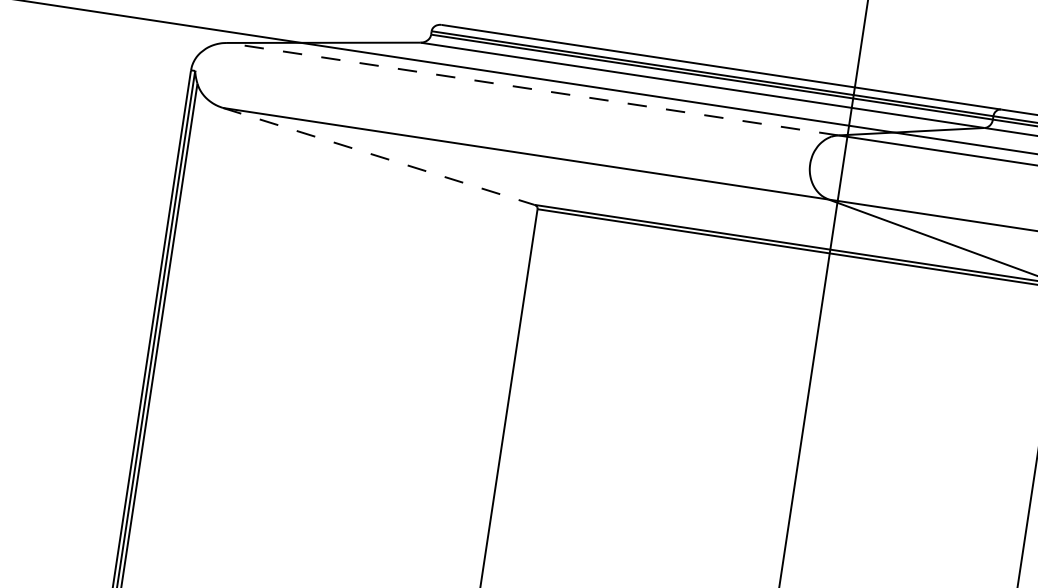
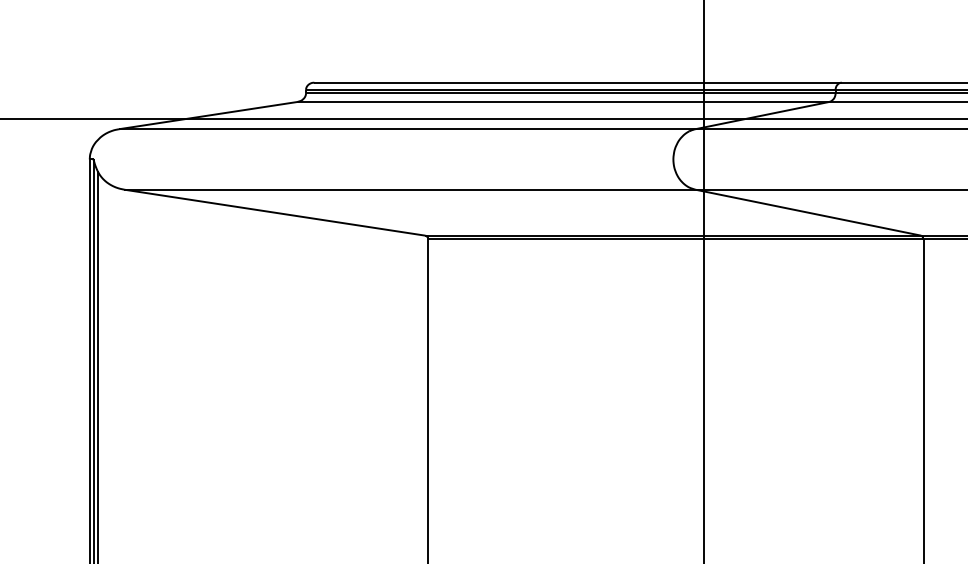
line: (531, 89) -> (406, 129), dashed -> solid
line: (379, 156) -> (275, 212), dashed -> solid

